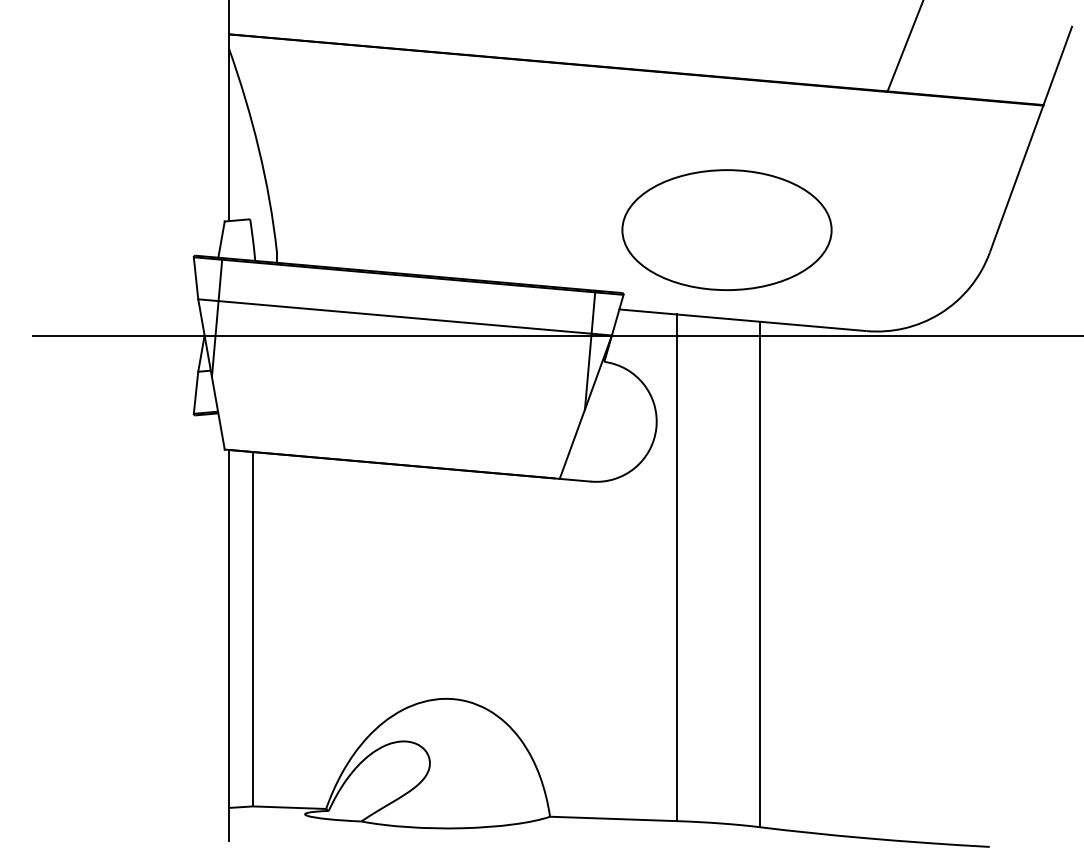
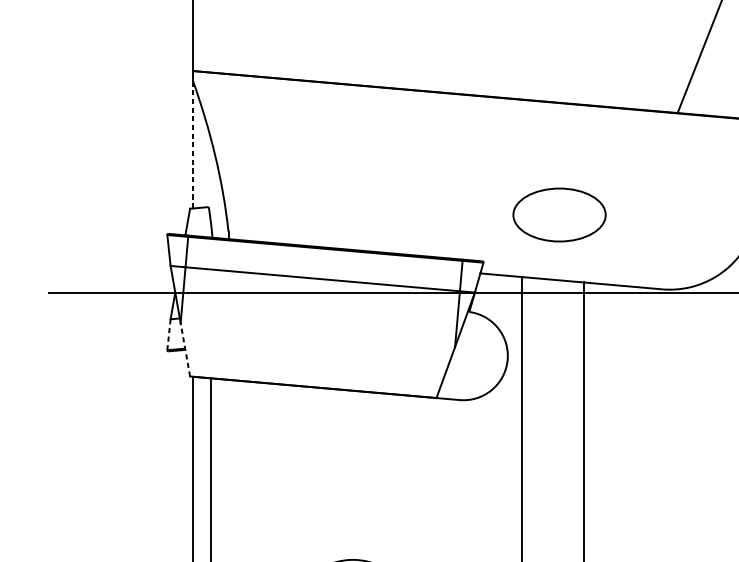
line: (229, 135) -> (193, 145), solid -> dashed
part: (726, 229) -> (559, 214), size x0.6
line: (195, 393) -> (168, 335), solid -> dashed
line: (218, 413) -> (185, 349), solid -> dashed

